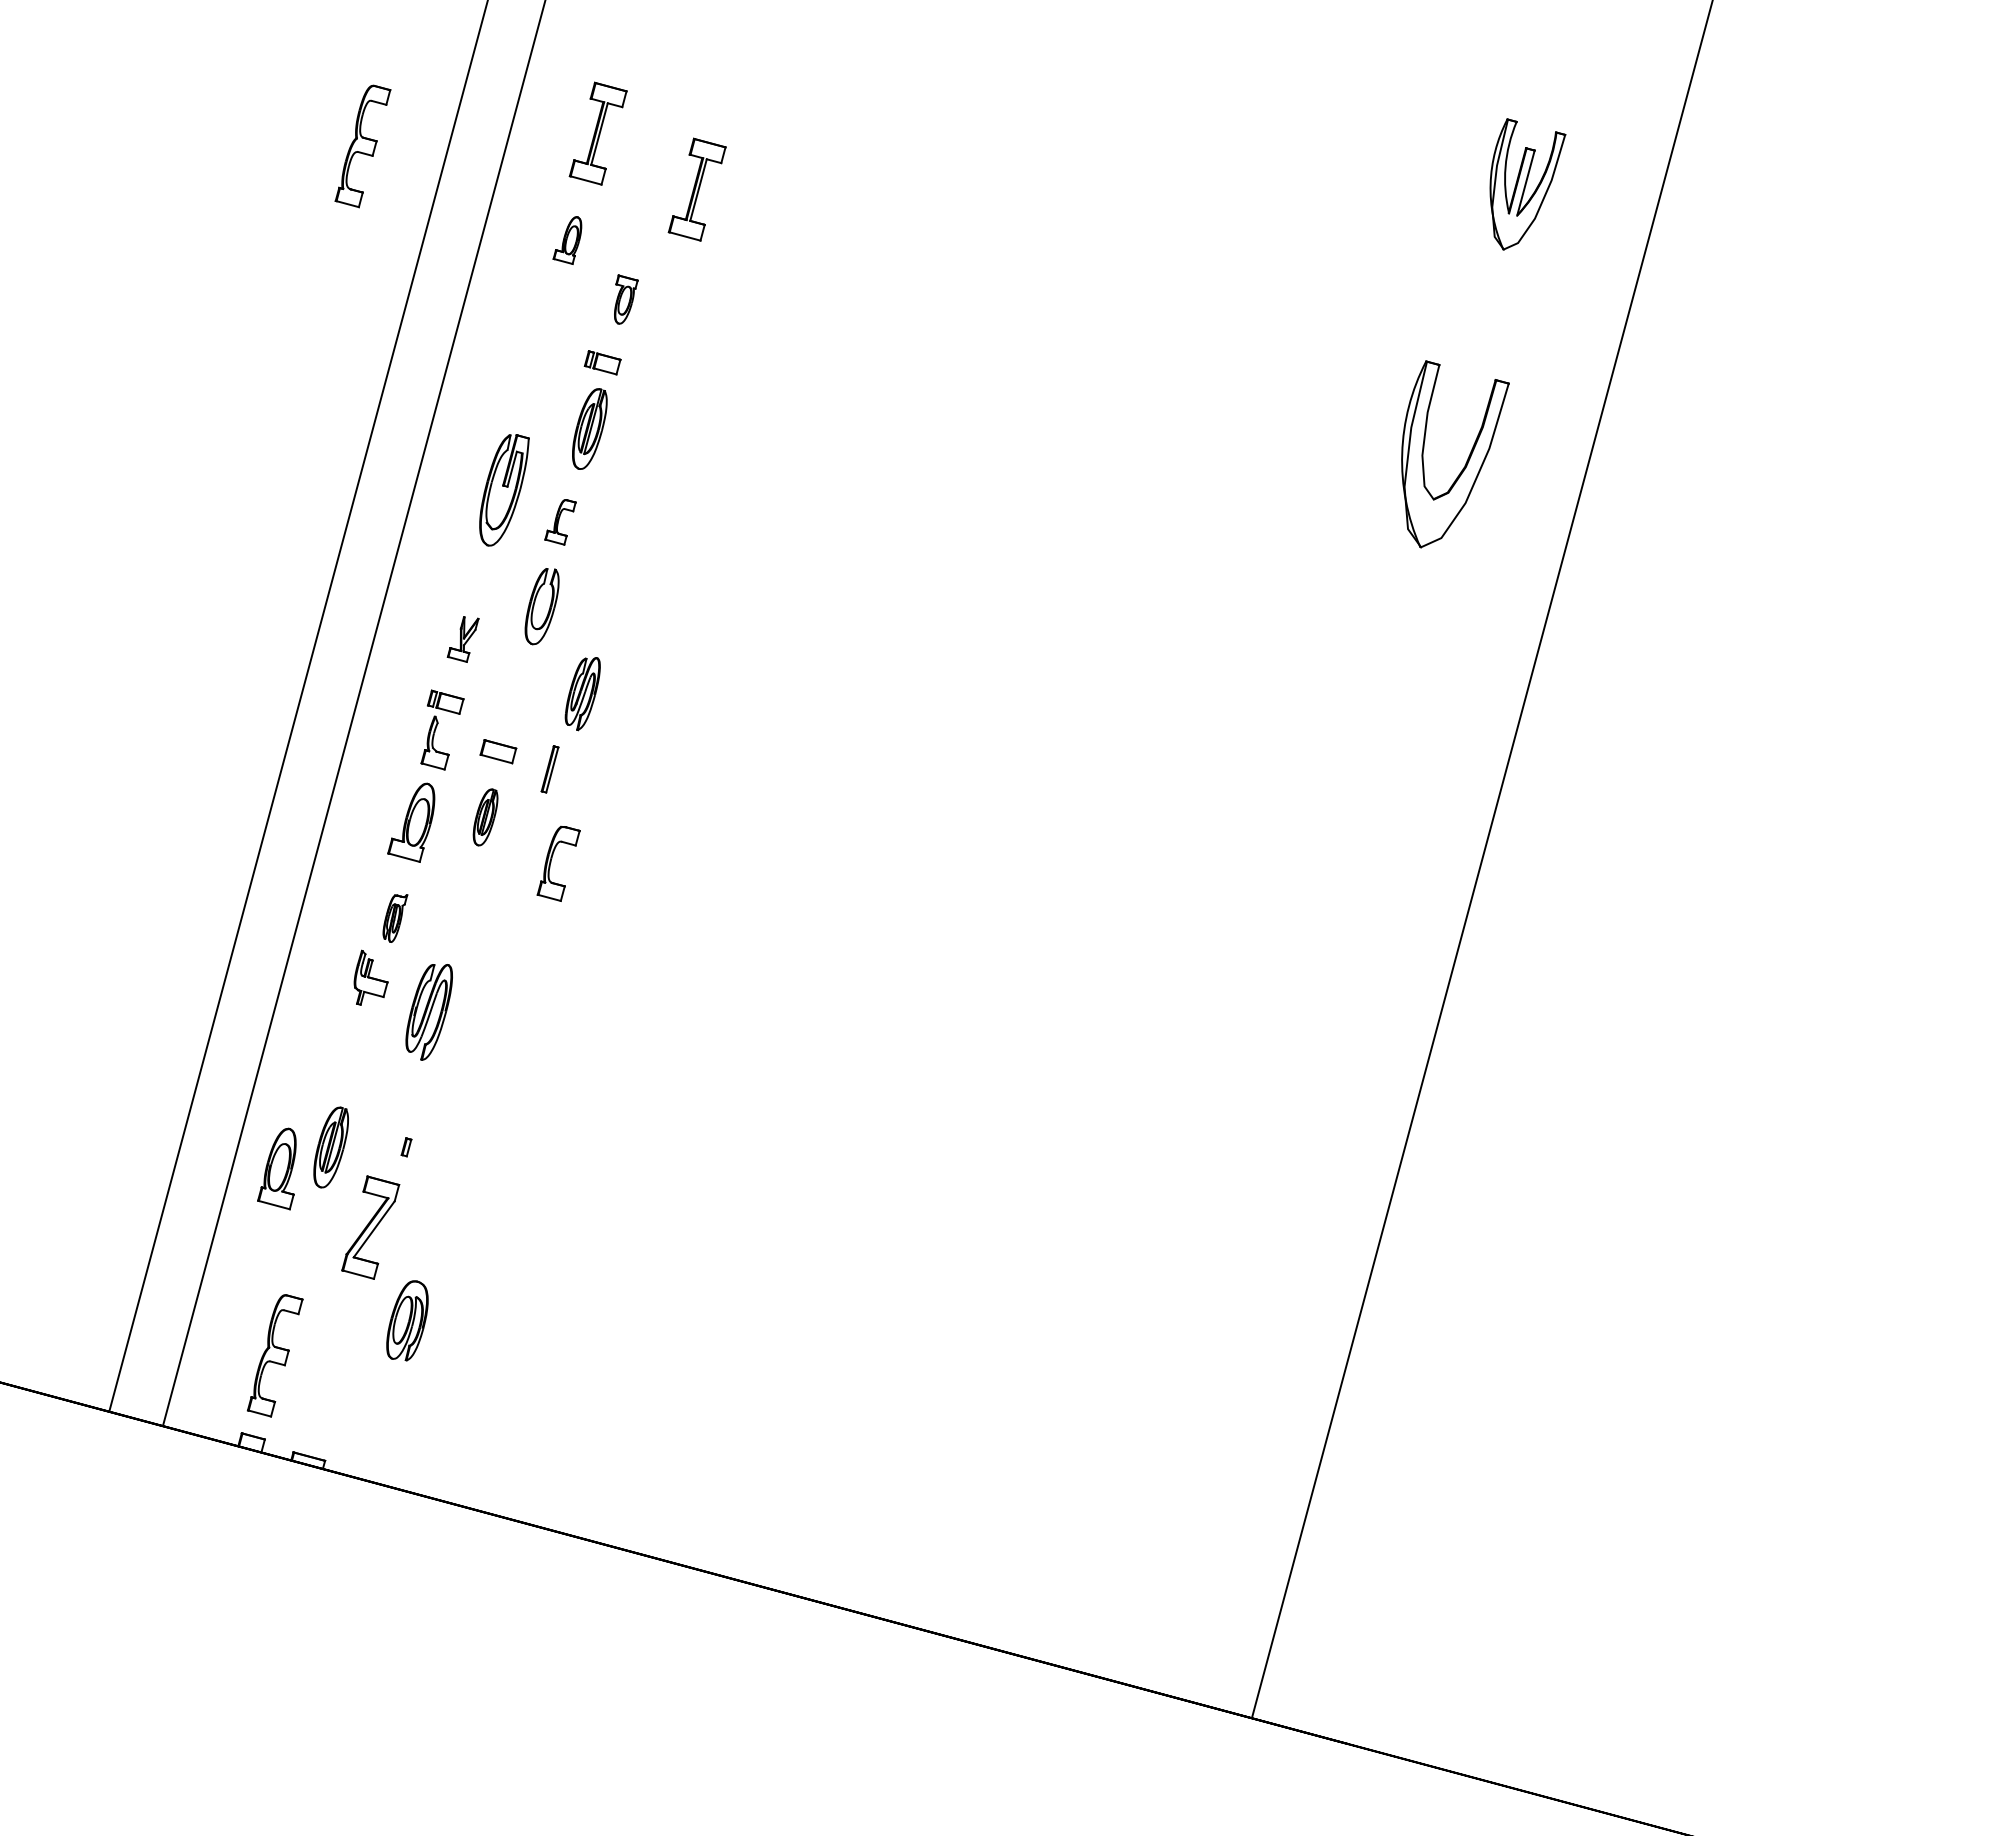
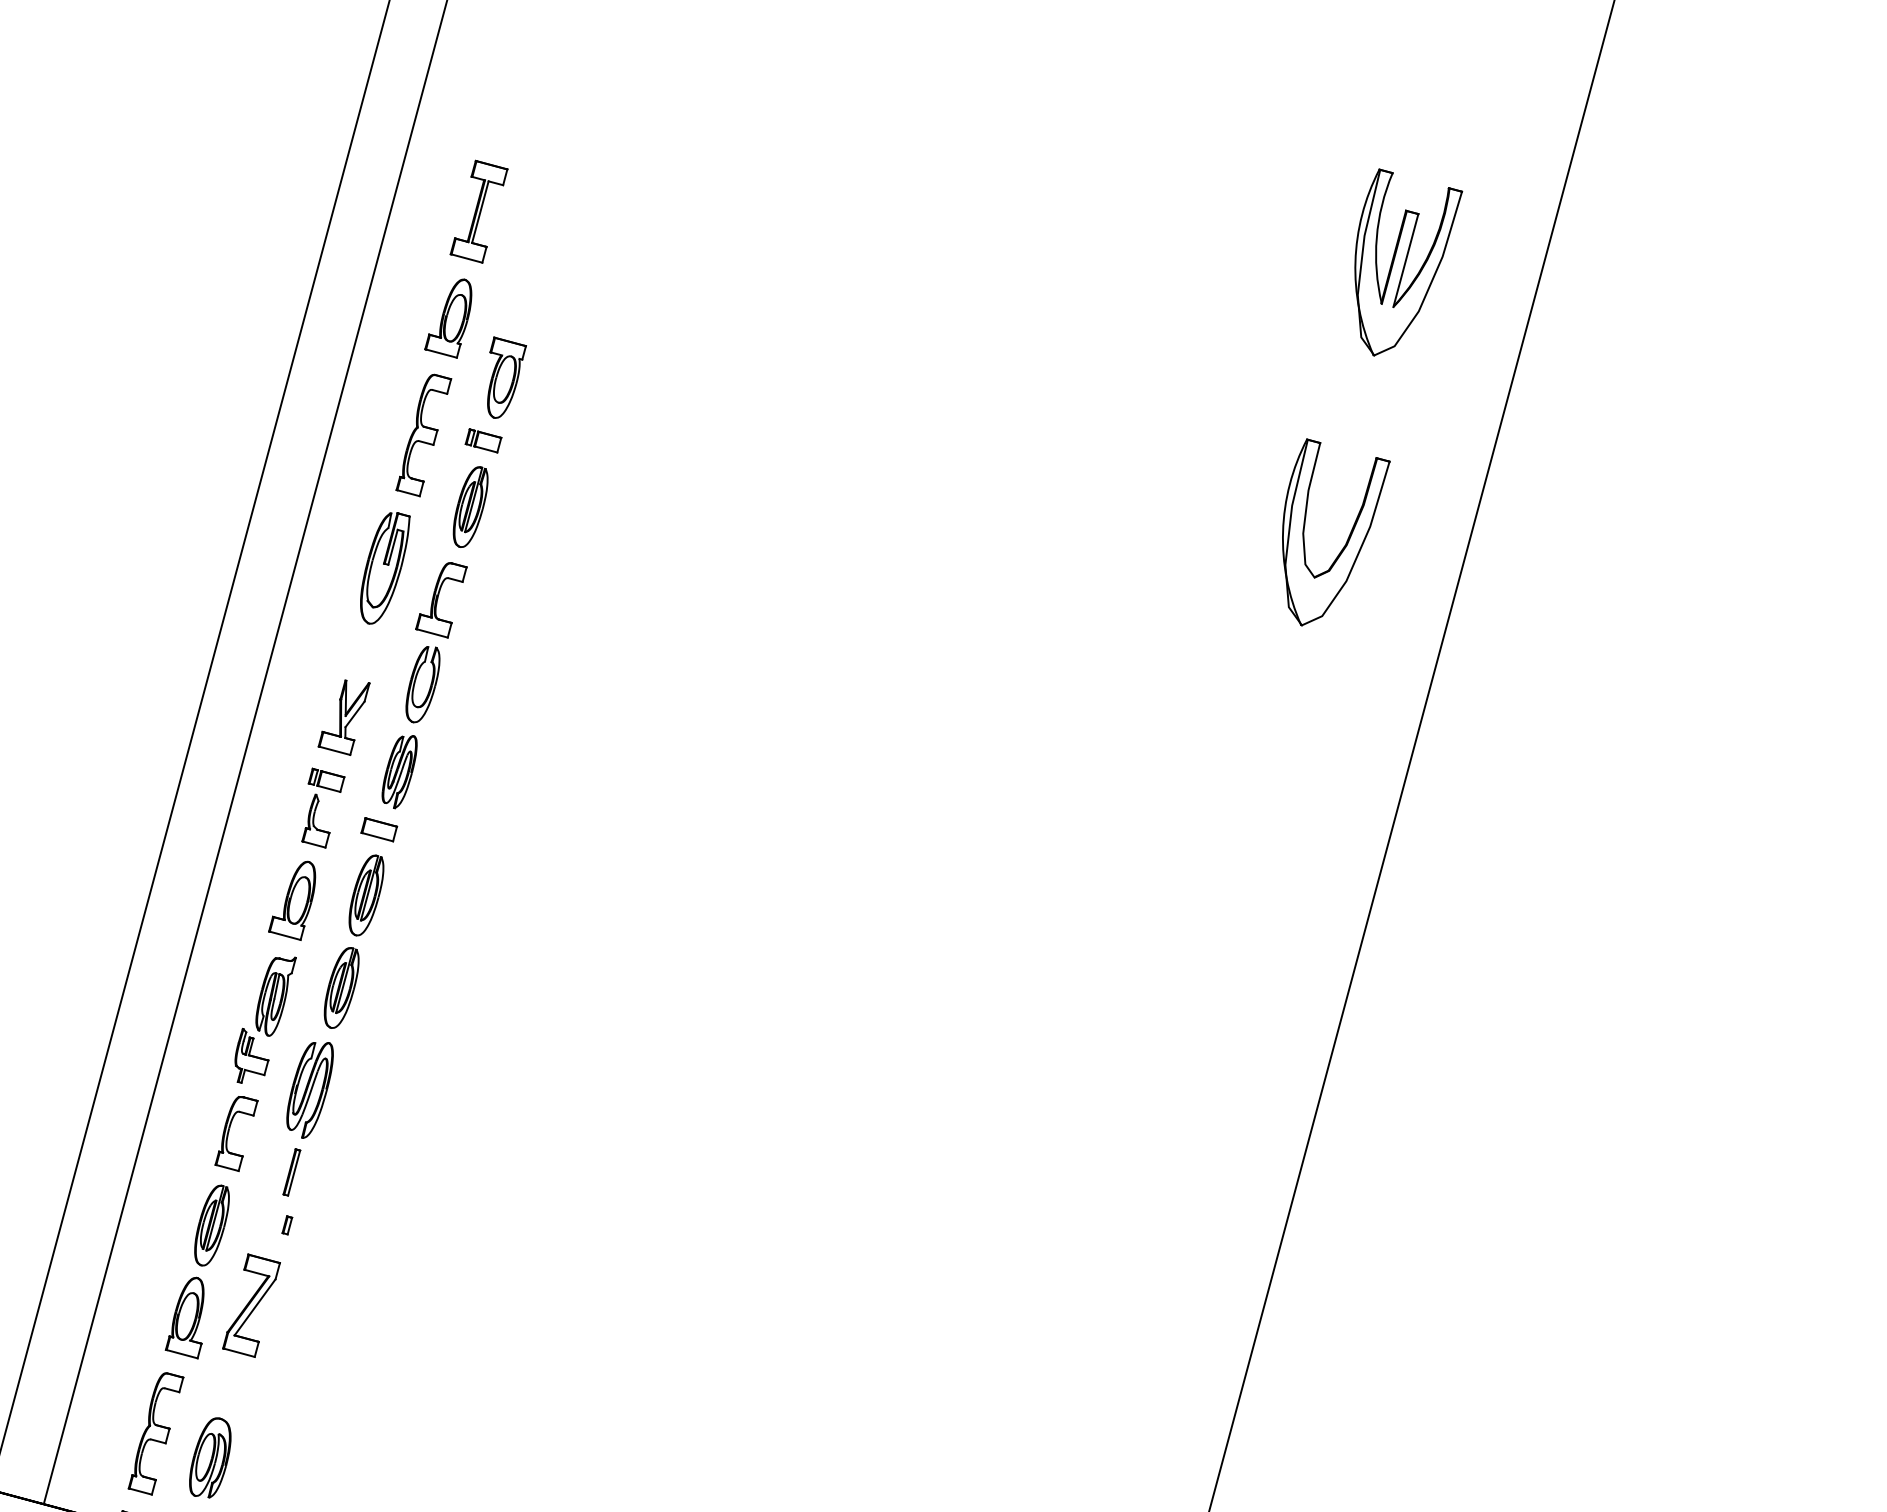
part: (362, 146) -> (423, 435), moved
part: (1527, 184) -> (1408, 262), size x1.43
part: (696, 189) -> (577, 267), removed
part: (567, 240) -> (448, 318), size x1.67
part: (626, 299) -> (507, 377), size x1.67
part: (560, 522) -> (441, 600), size x1.67
part: (462, 639) -> (343, 717), size x1.67
part: (582, 694) -> (399, 772), moved
part: (549, 769) -> (291, 1172), moved
part: (485, 817) -> (366, 895), size x1.43
part: (551, 862) -> (229, 1132), moved
part: (460, 909) -> (341, 987), added
part: (395, 918) -> (276, 996), size x1.67
part: (276, 1168) -> (184, 1317), moved
part: (407, 1320) -> (210, 1457), moved

